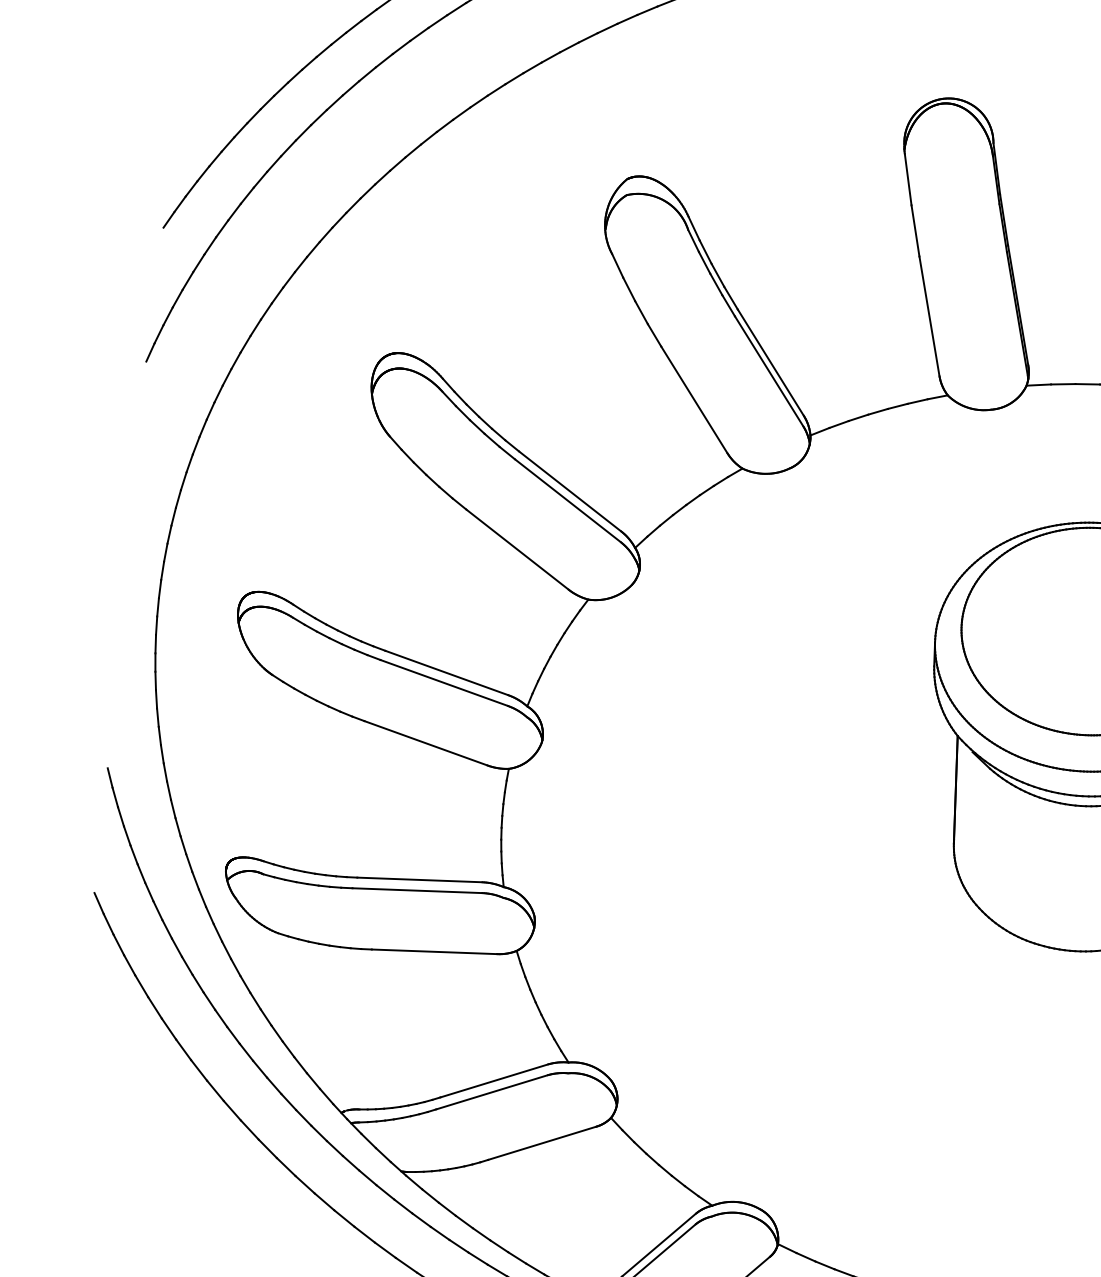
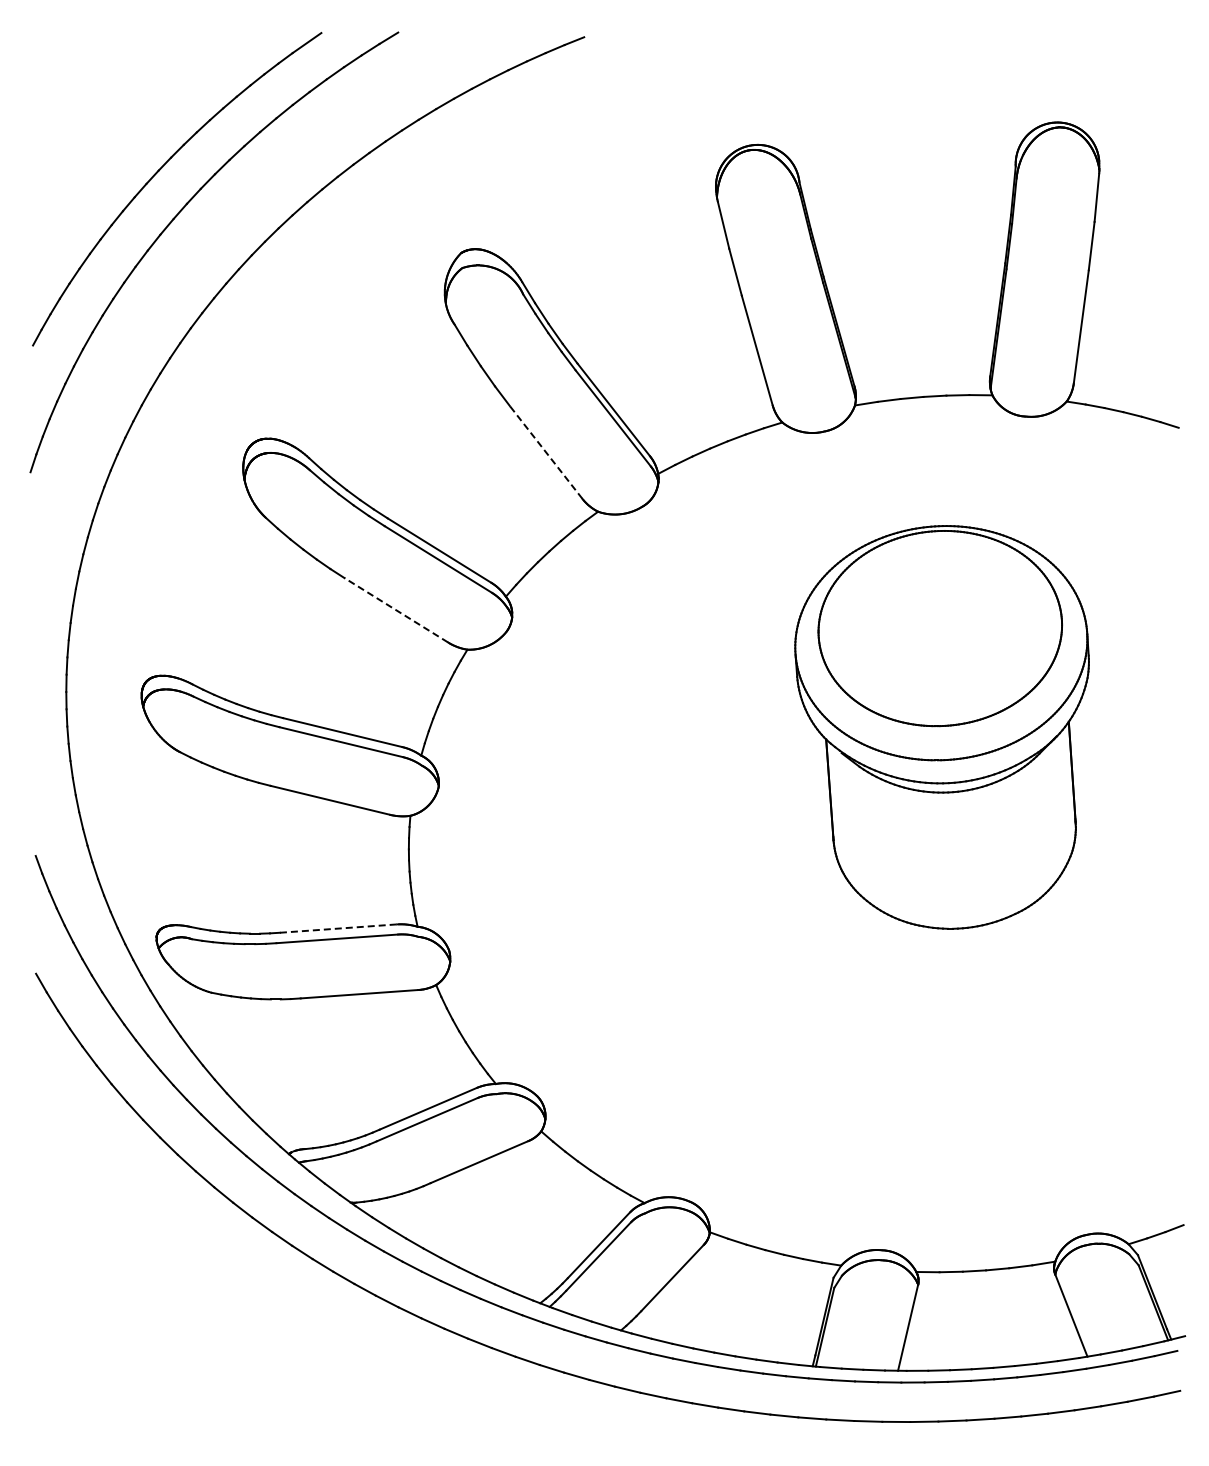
line: (694, 399) -> (546, 452), solid -> dashed
line: (516, 548) -> (395, 609), solid -> dashed
line: (419, 879) -> (338, 928), solid -> dashed

